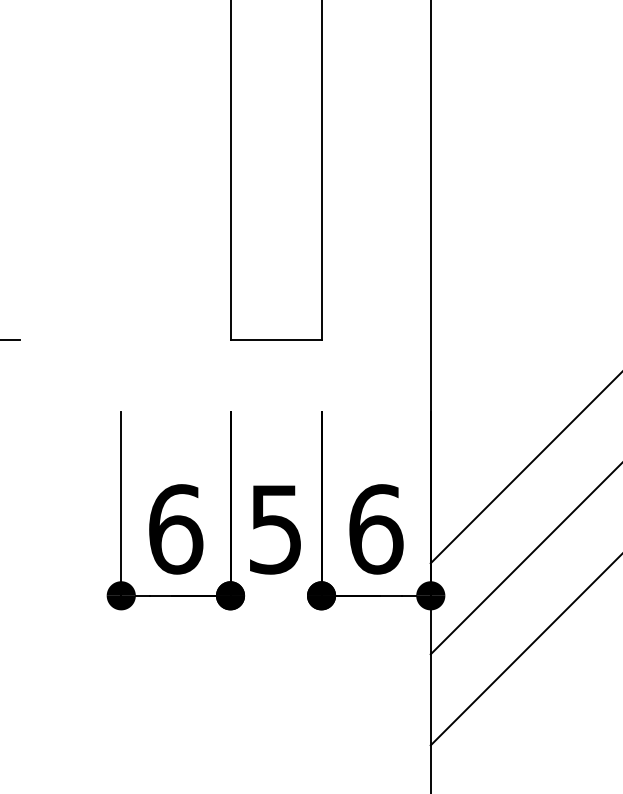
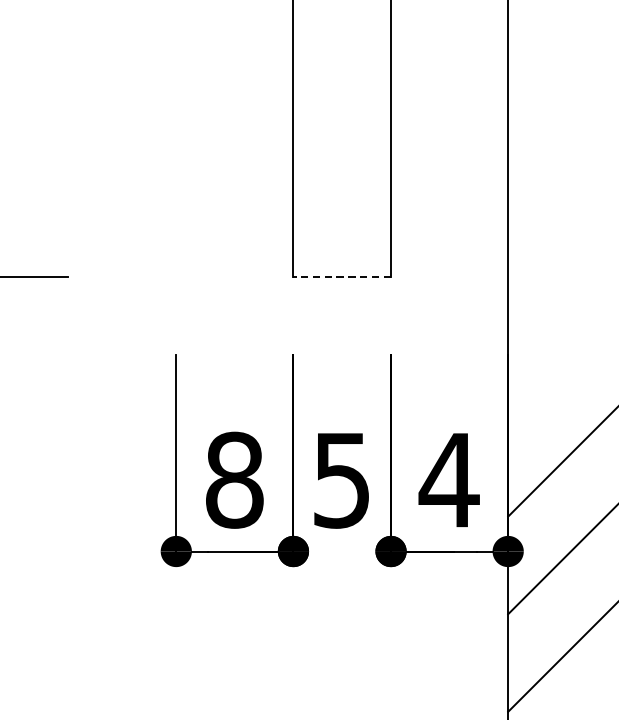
line: (276, 339) -> (342, 276), solid -> dashed
text: (176, 529) -> (235, 480), 6 -> 8
text: (375, 529) -> (448, 480), 6 -> 4

